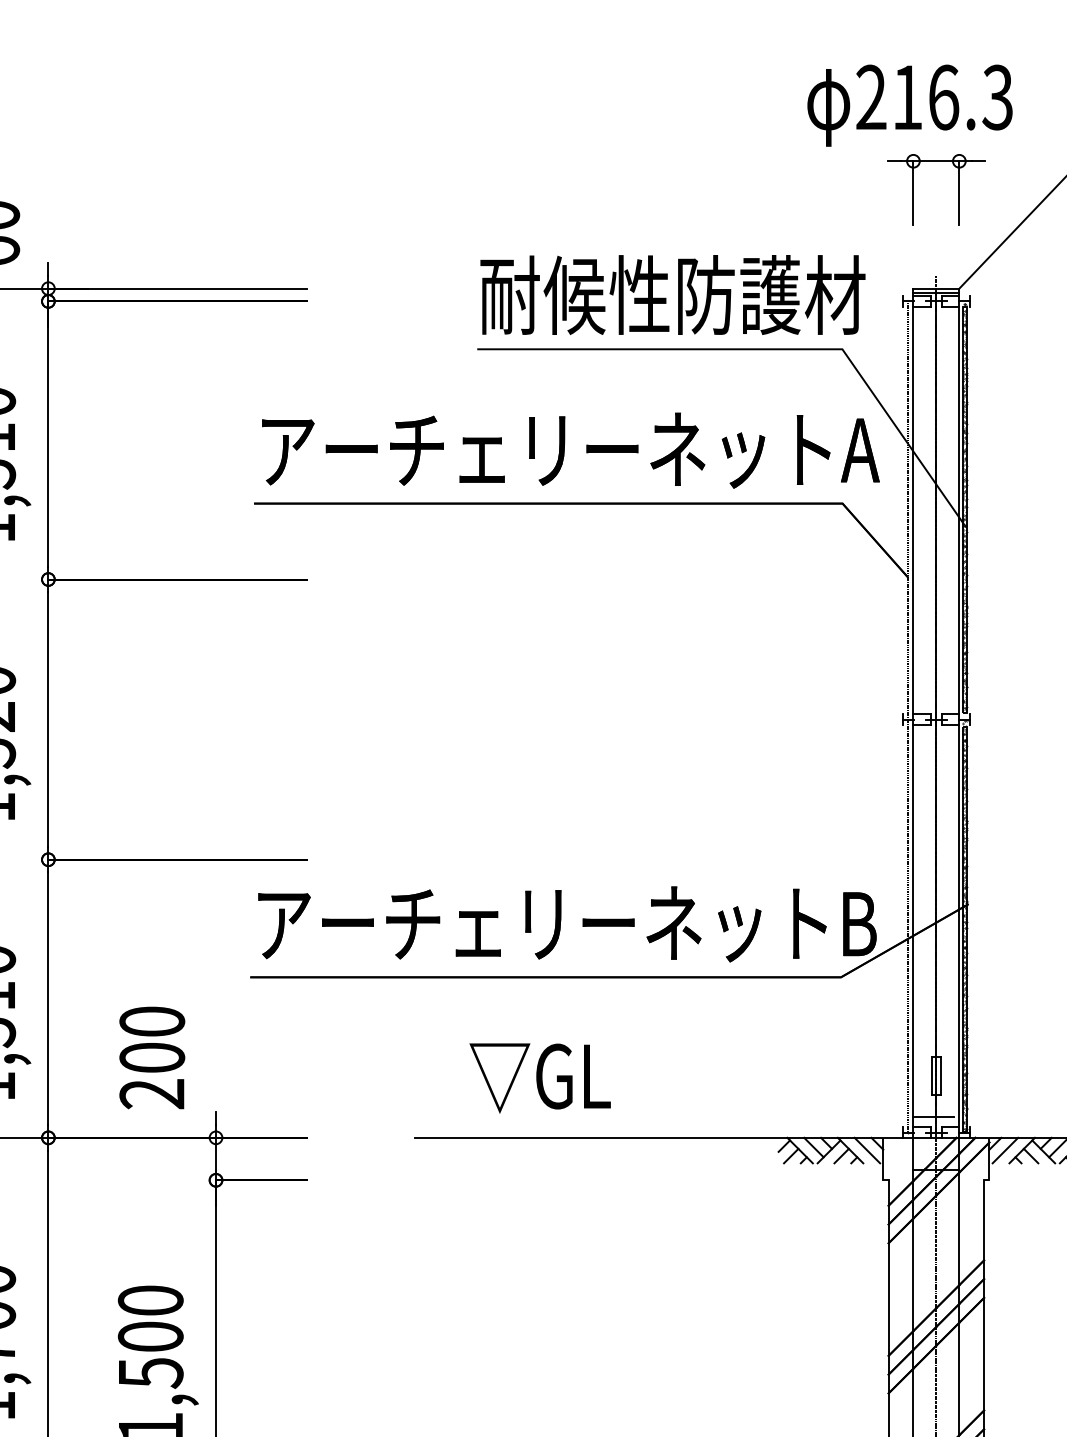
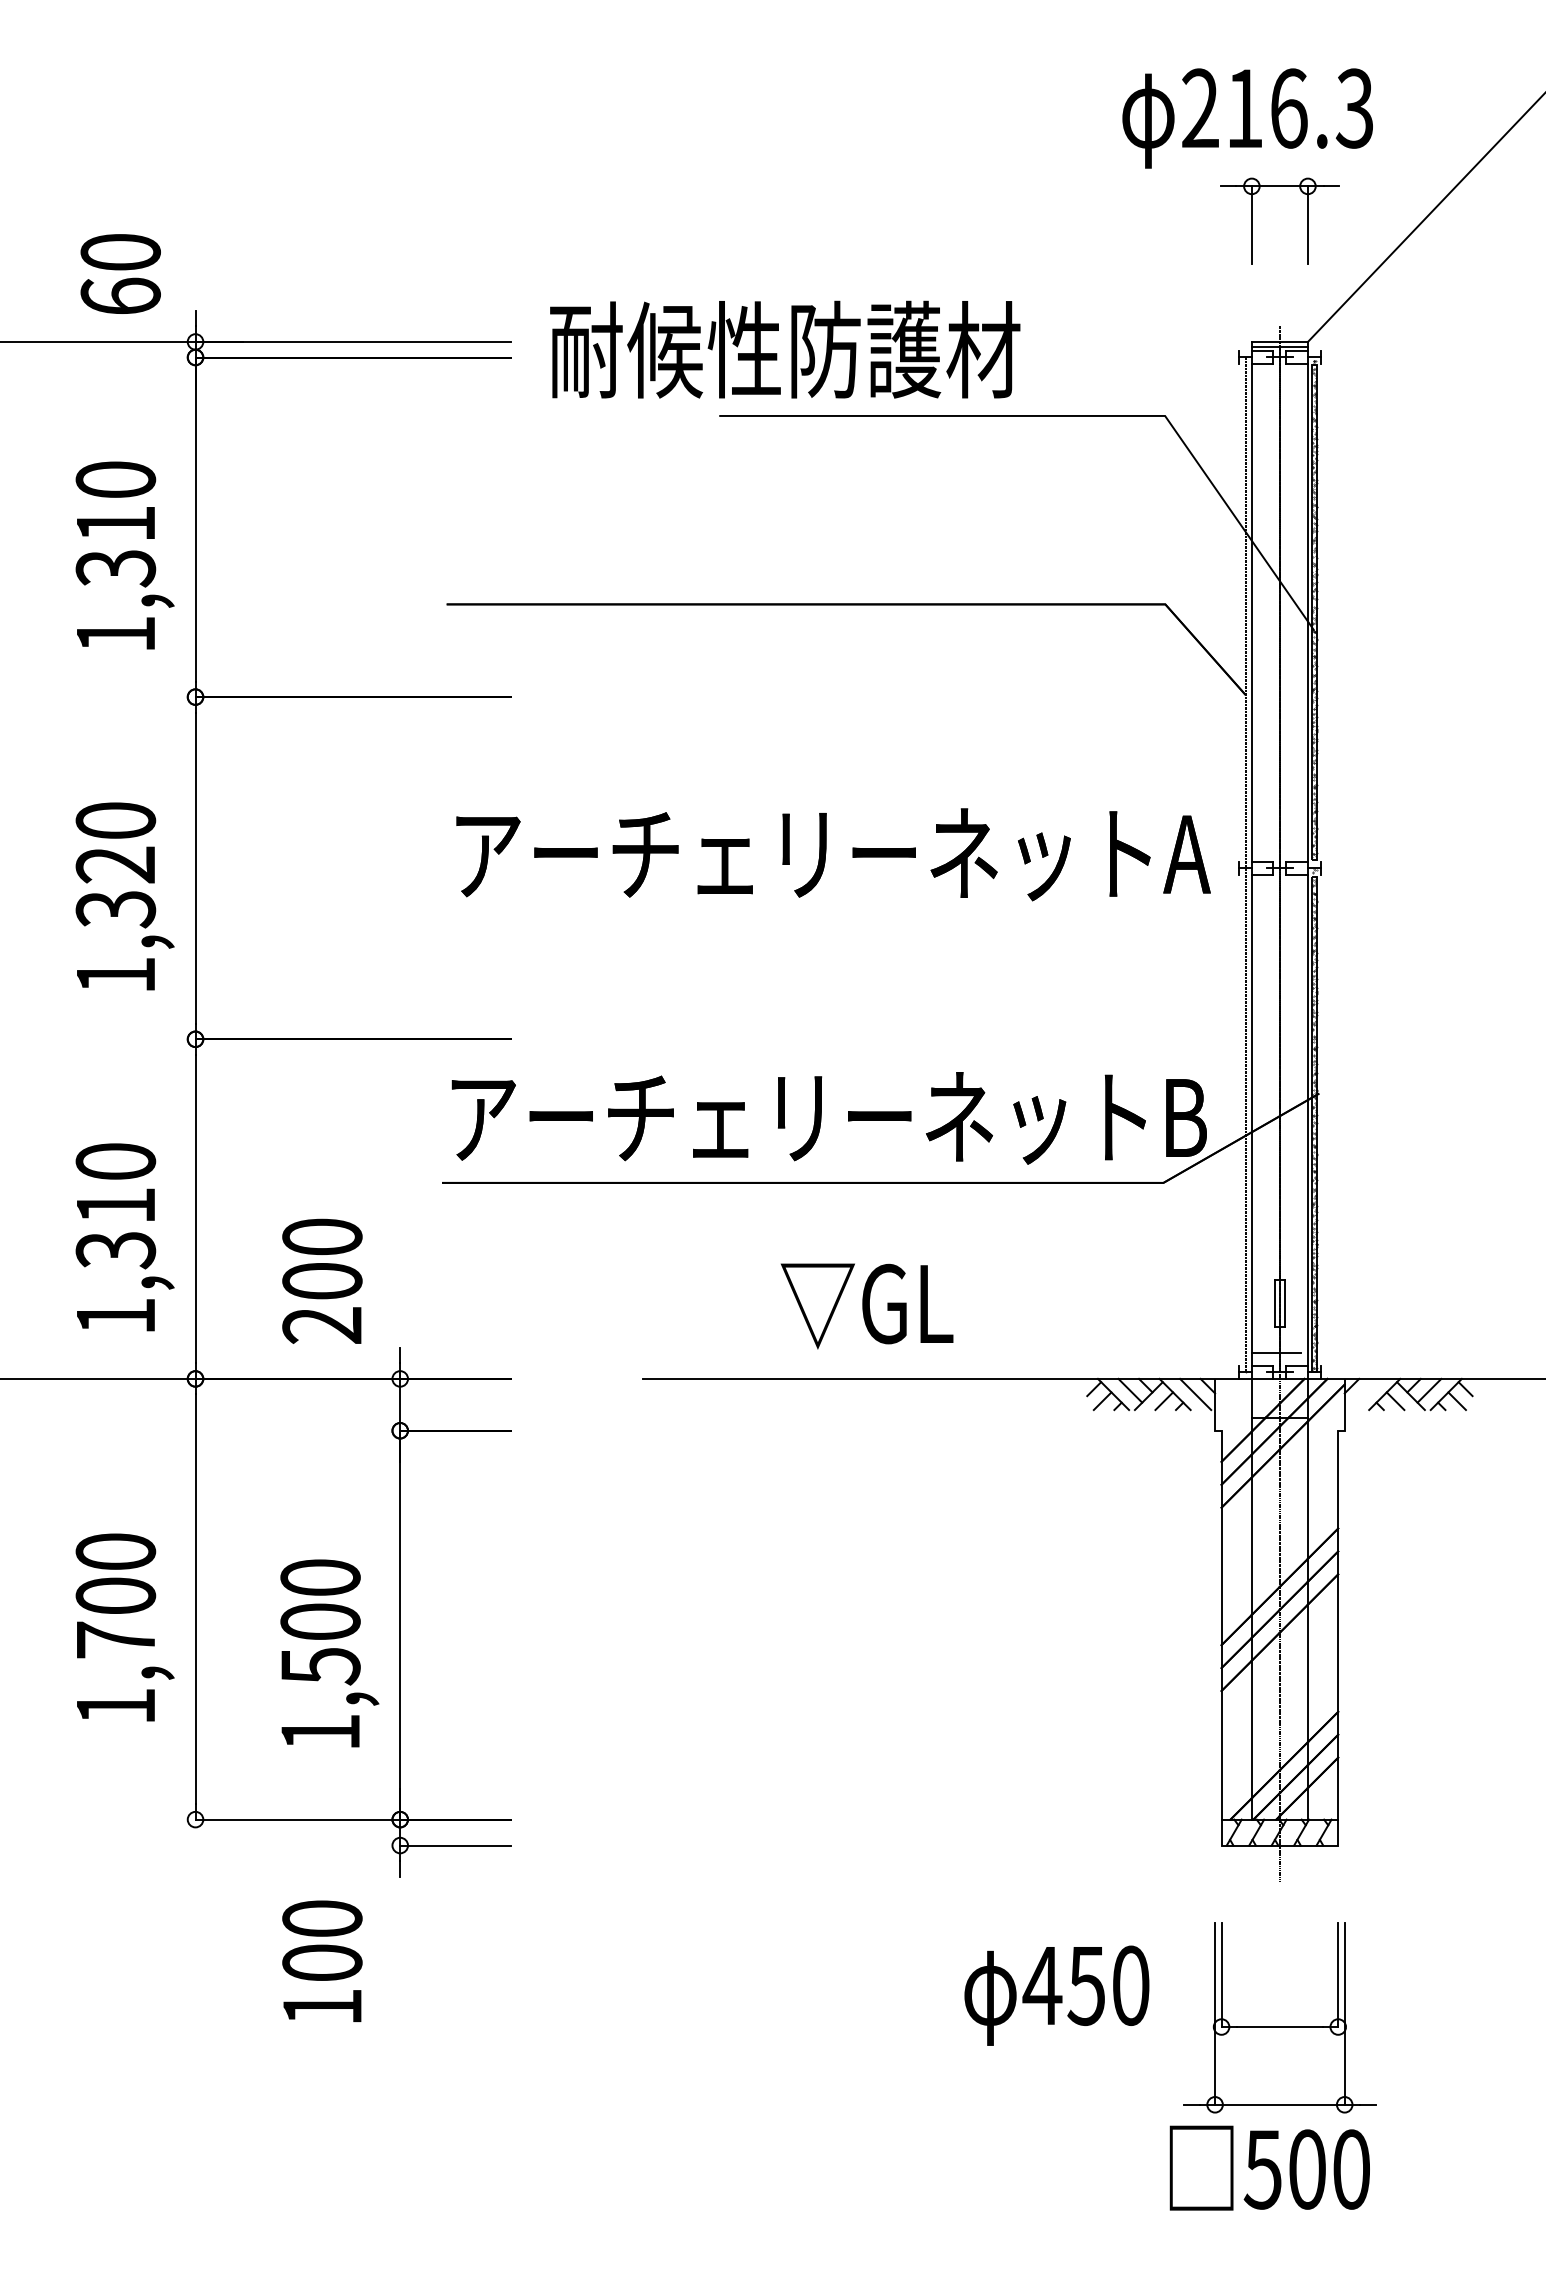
text: (673, 294) -> (785, 349), moved
text: (570, 450) -> (833, 854), moved
text: (539, 1078) -> (866, 1306), moved
line: (1004, 1150) -> (1363, 1394), removed

